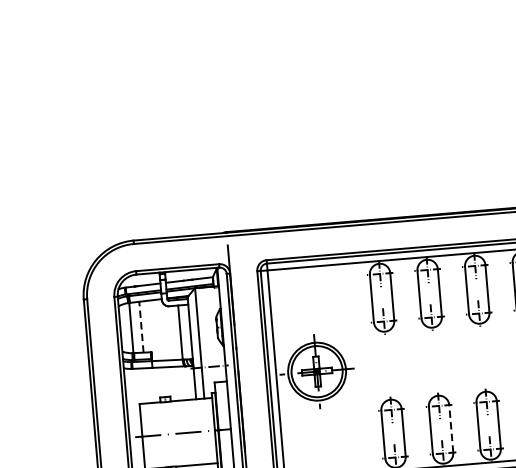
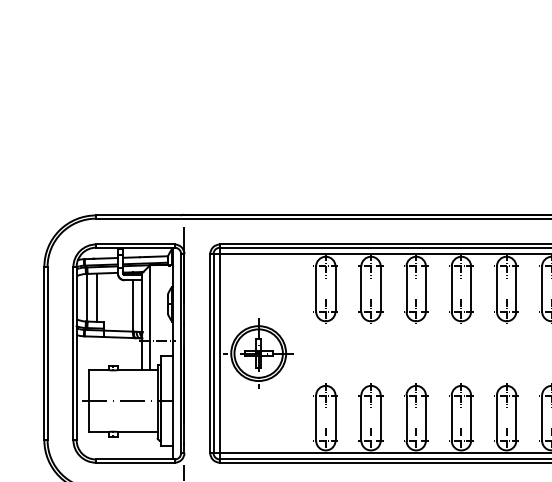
line: (141, 326) -> (96, 297), dashed -> solid
line: (451, 429) -> (380, 418), dashed -> solid

